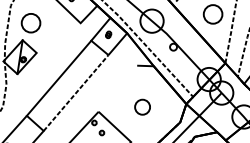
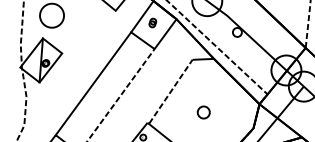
line: (118, 88) -> (170, 90), added
part: (142, 106) -> (203, 111), size x0.62

